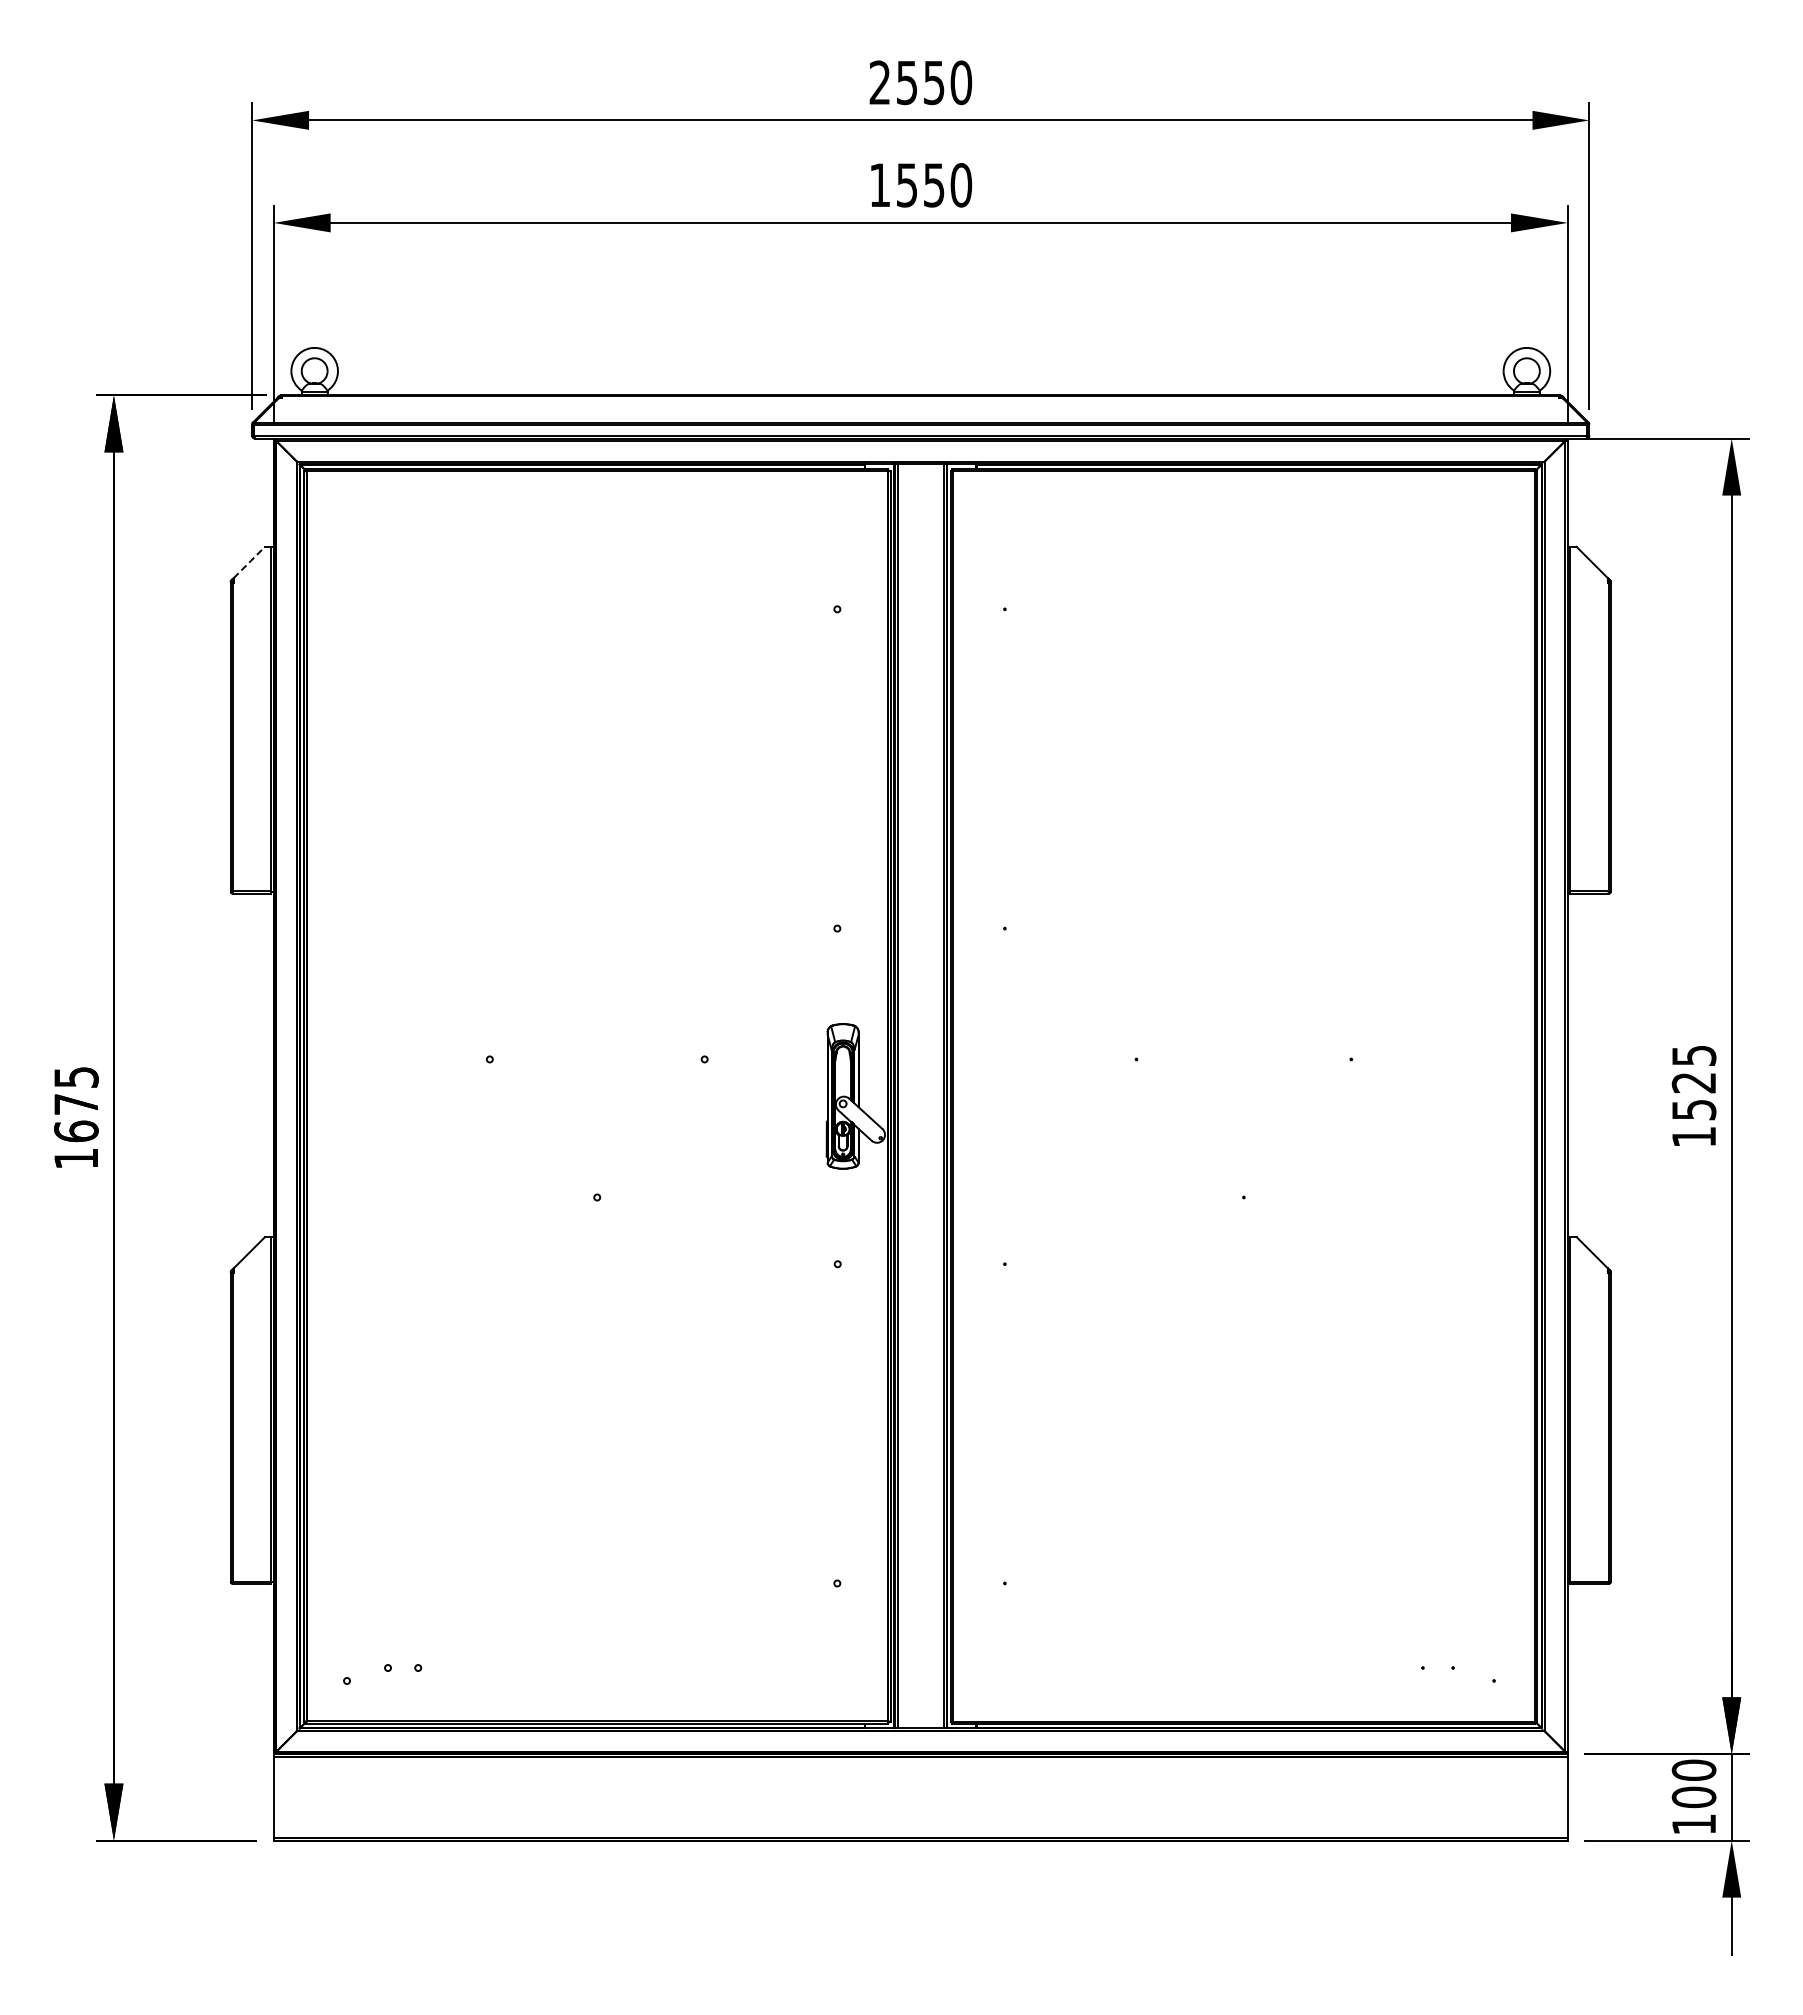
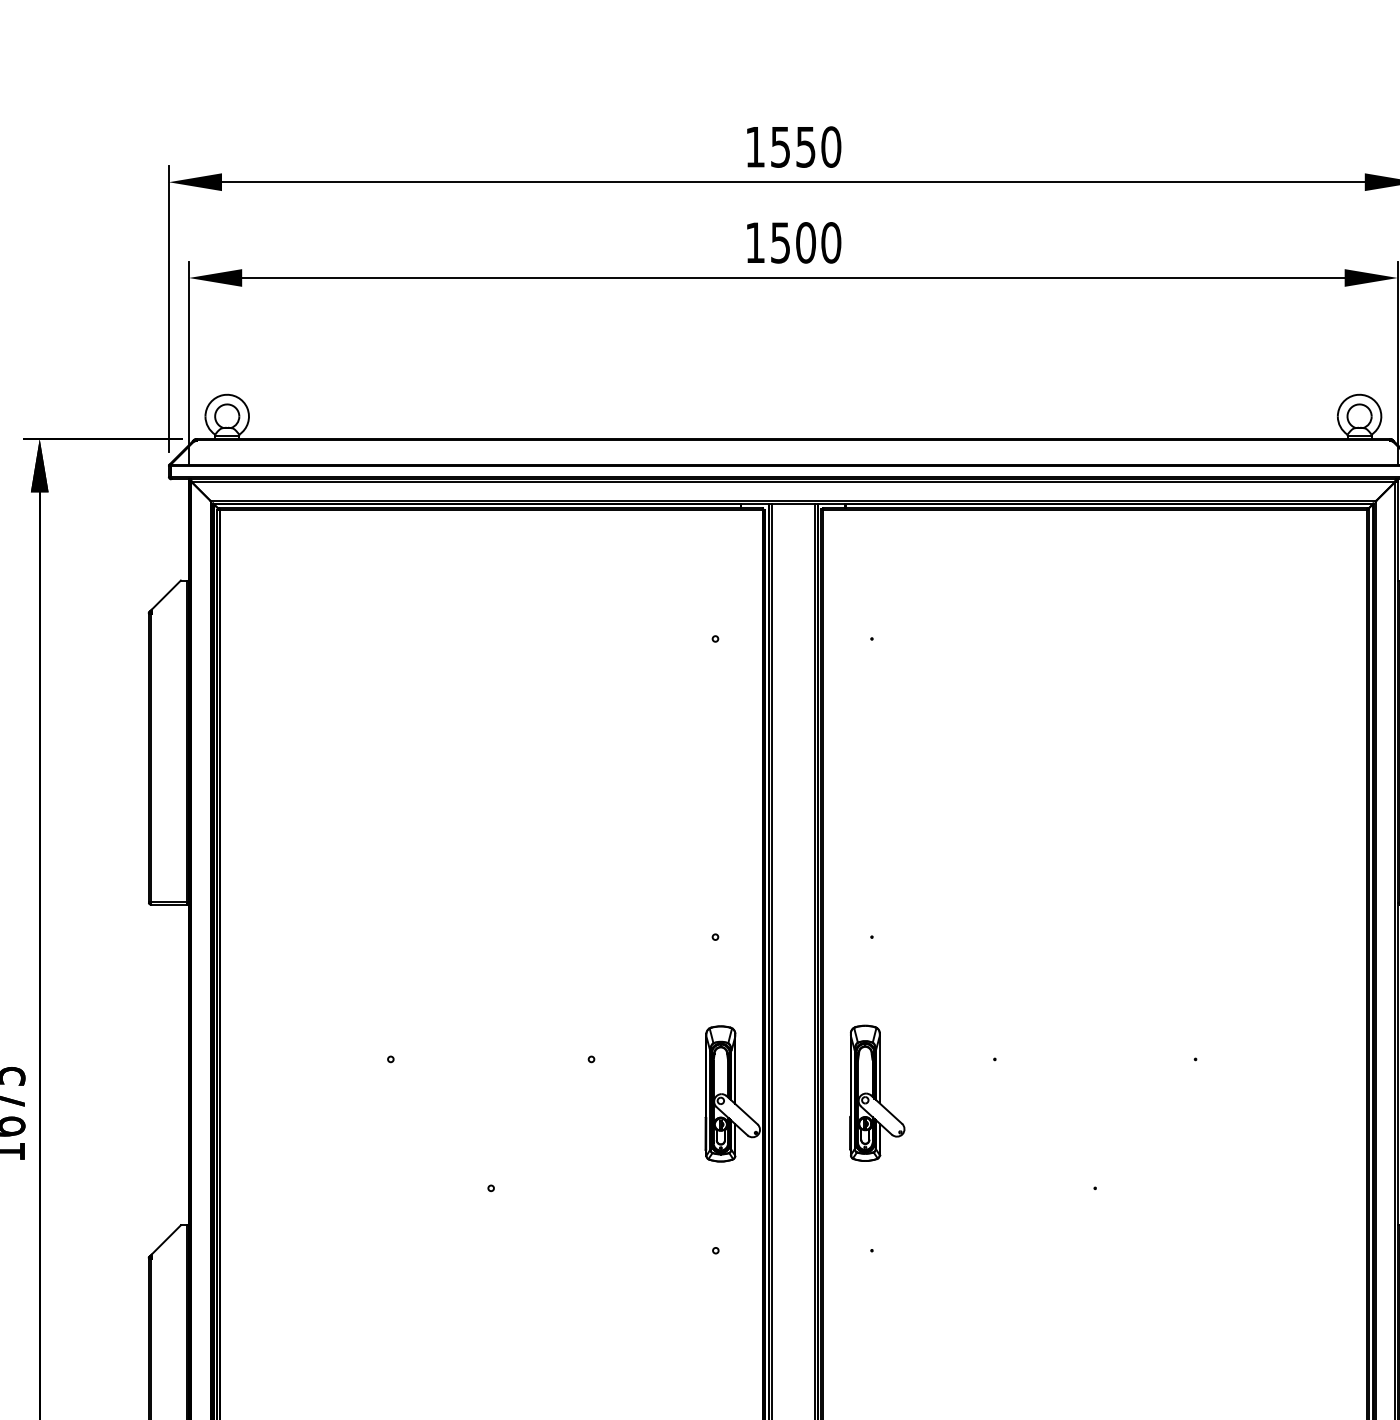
text: (879, 82) -> (754, 146), 2550 -> 1550
text: (933, 185) -> (805, 243), 1550 -> 1500
line: (249, 562) -> (166, 595), dashed -> solid
part: (1010, 1095) -> (877, 1093), added

